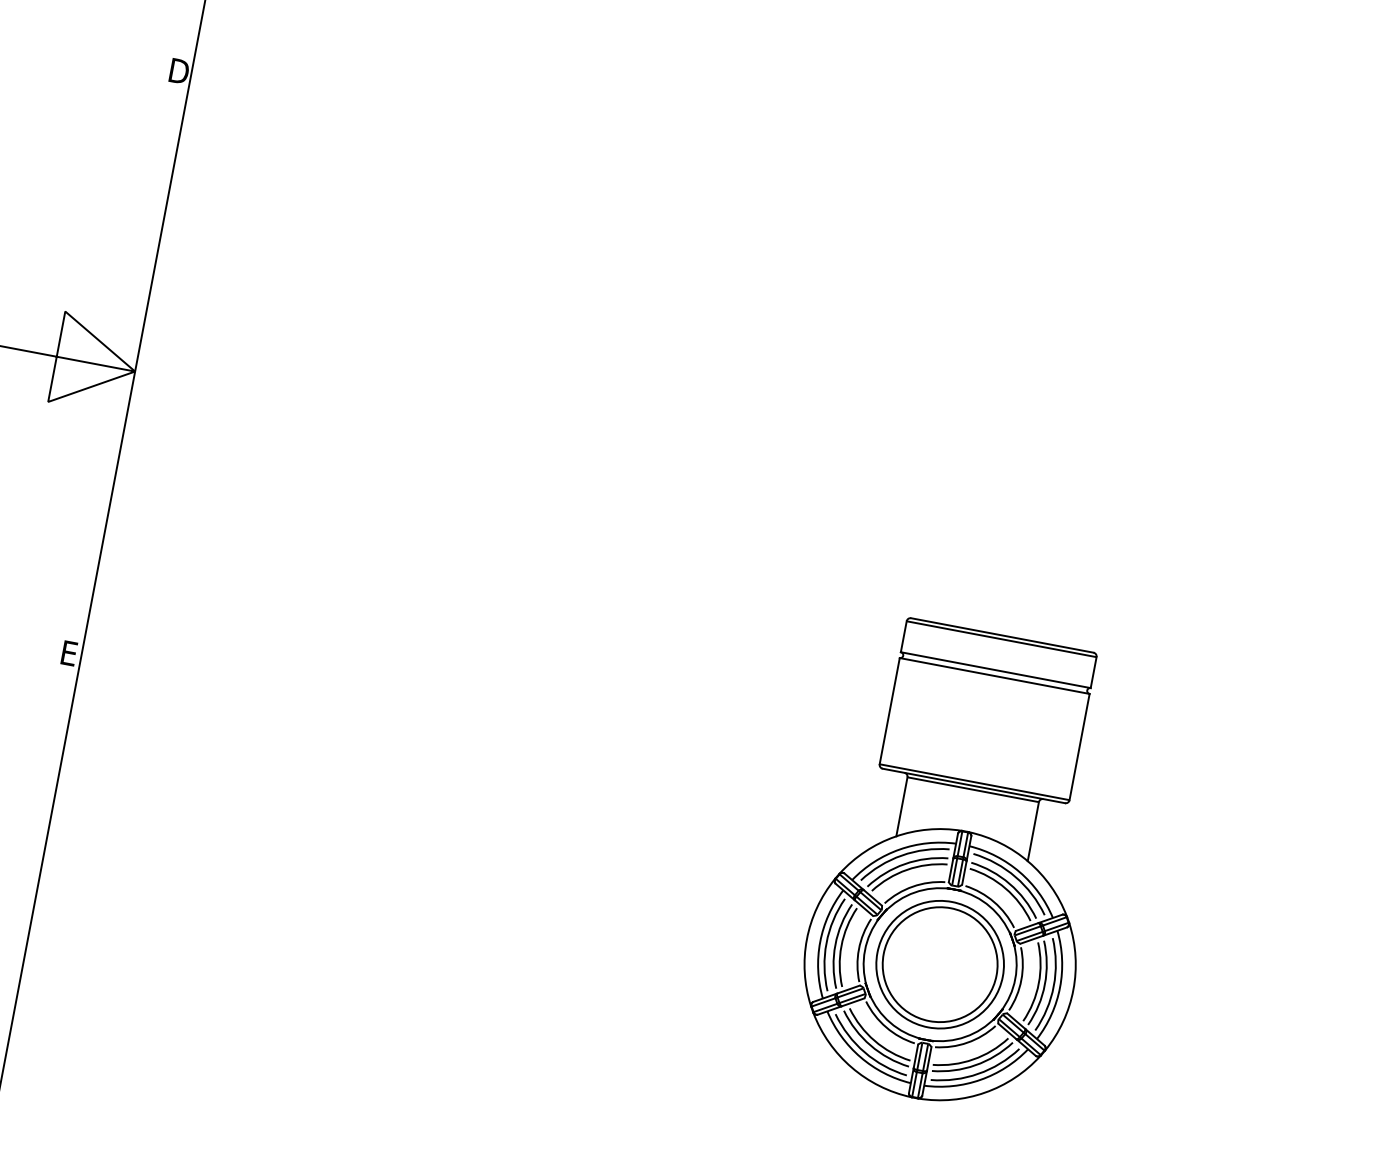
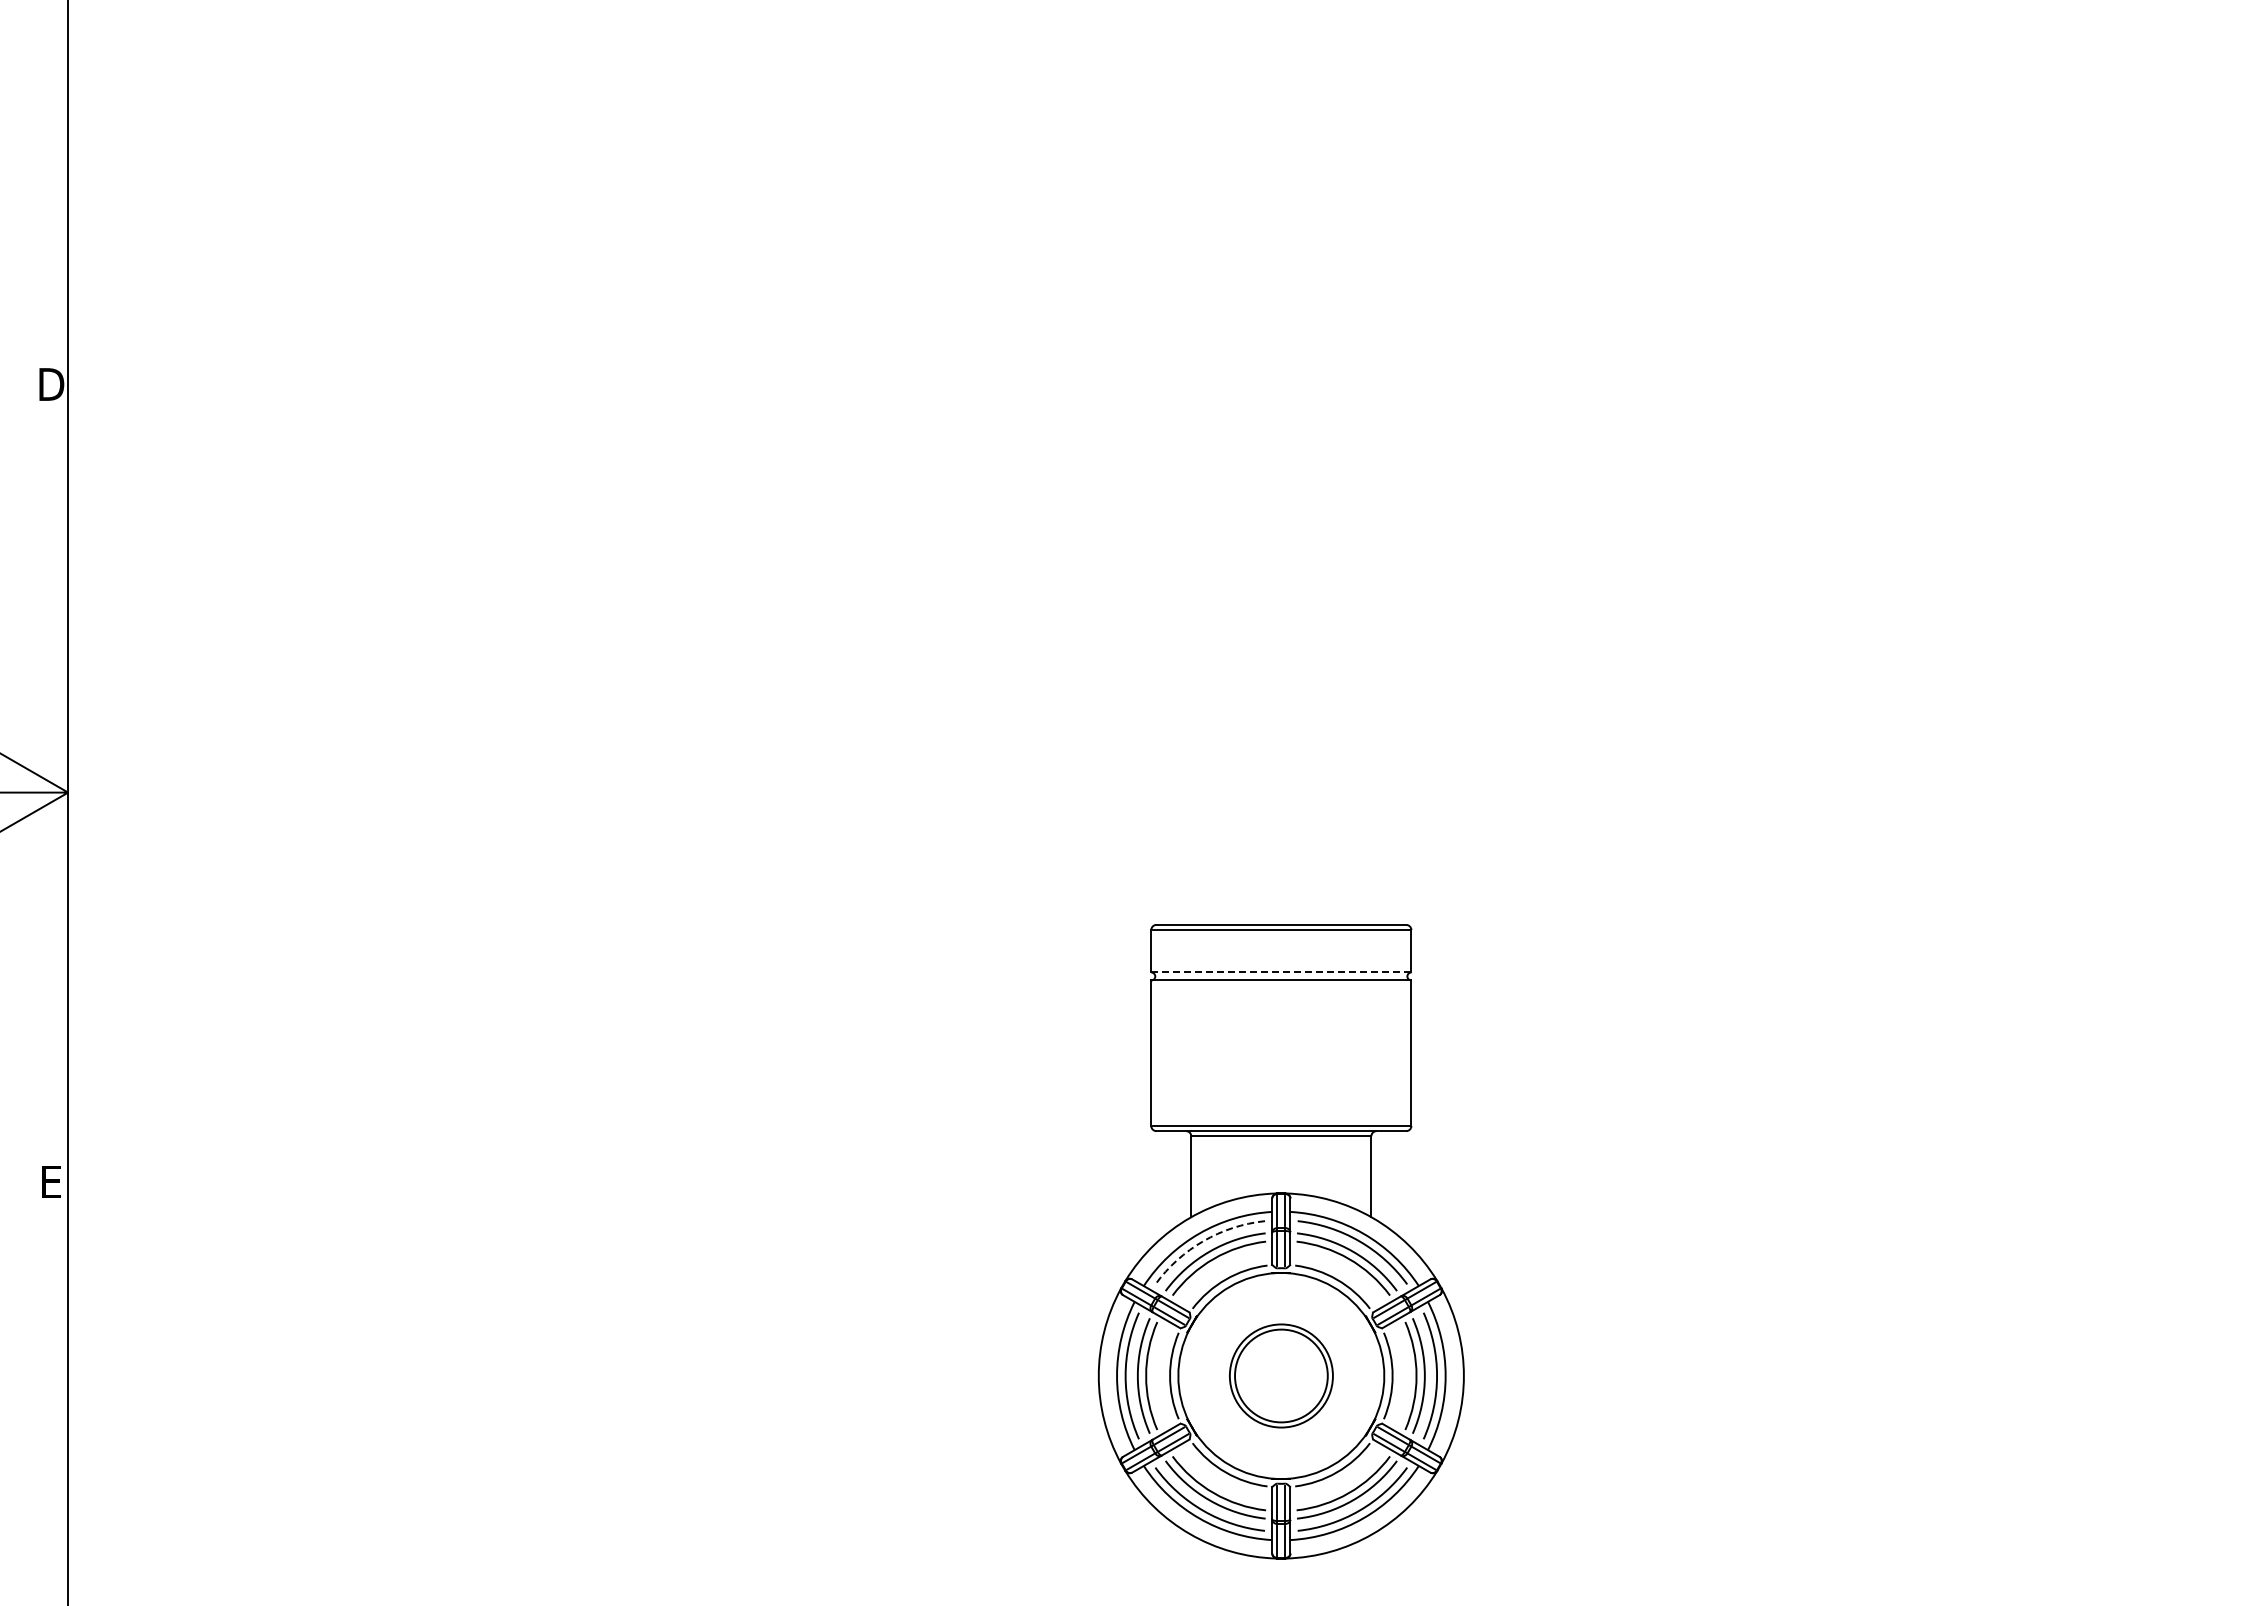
line: (995, 670) -> (1280, 972), solid -> dashed
arc: (901, 855) -> (1203, 1241), solid -> dashed
part: (940, 964) -> (1281, 1375), size x0.6

